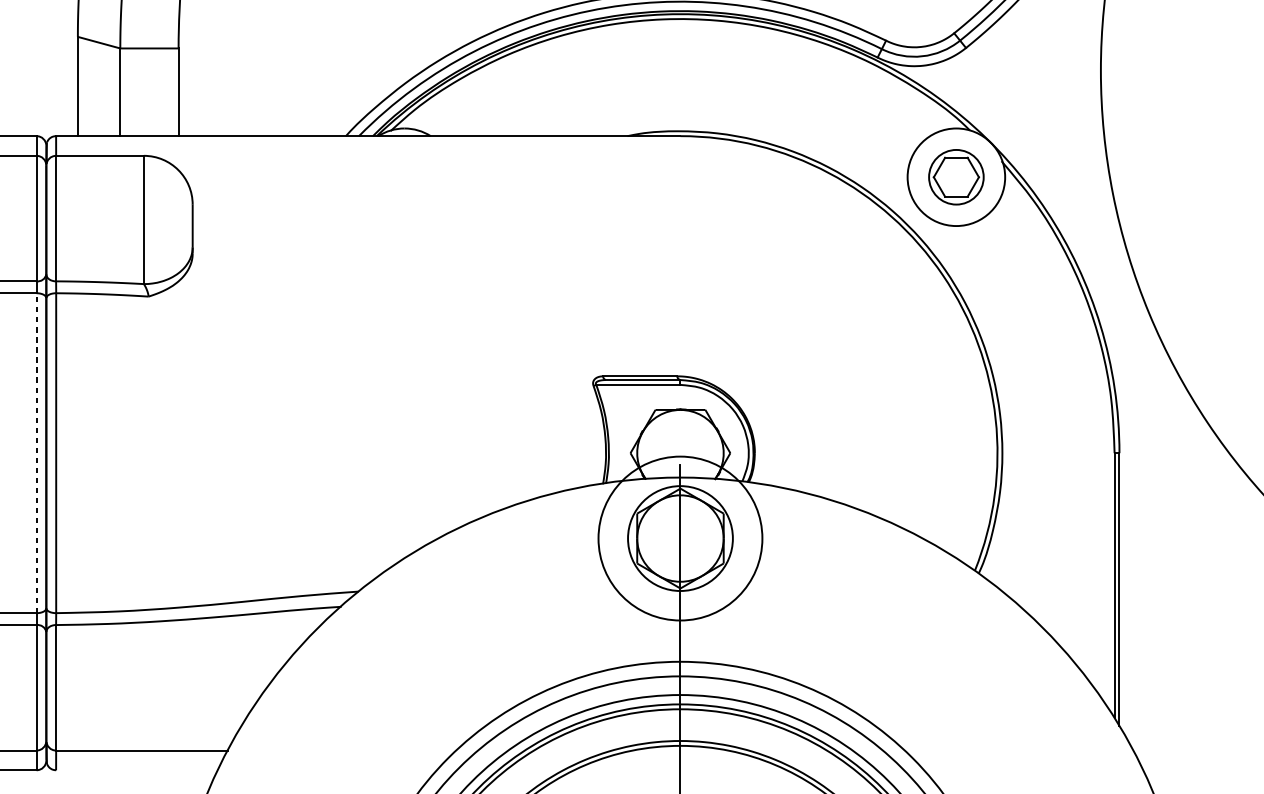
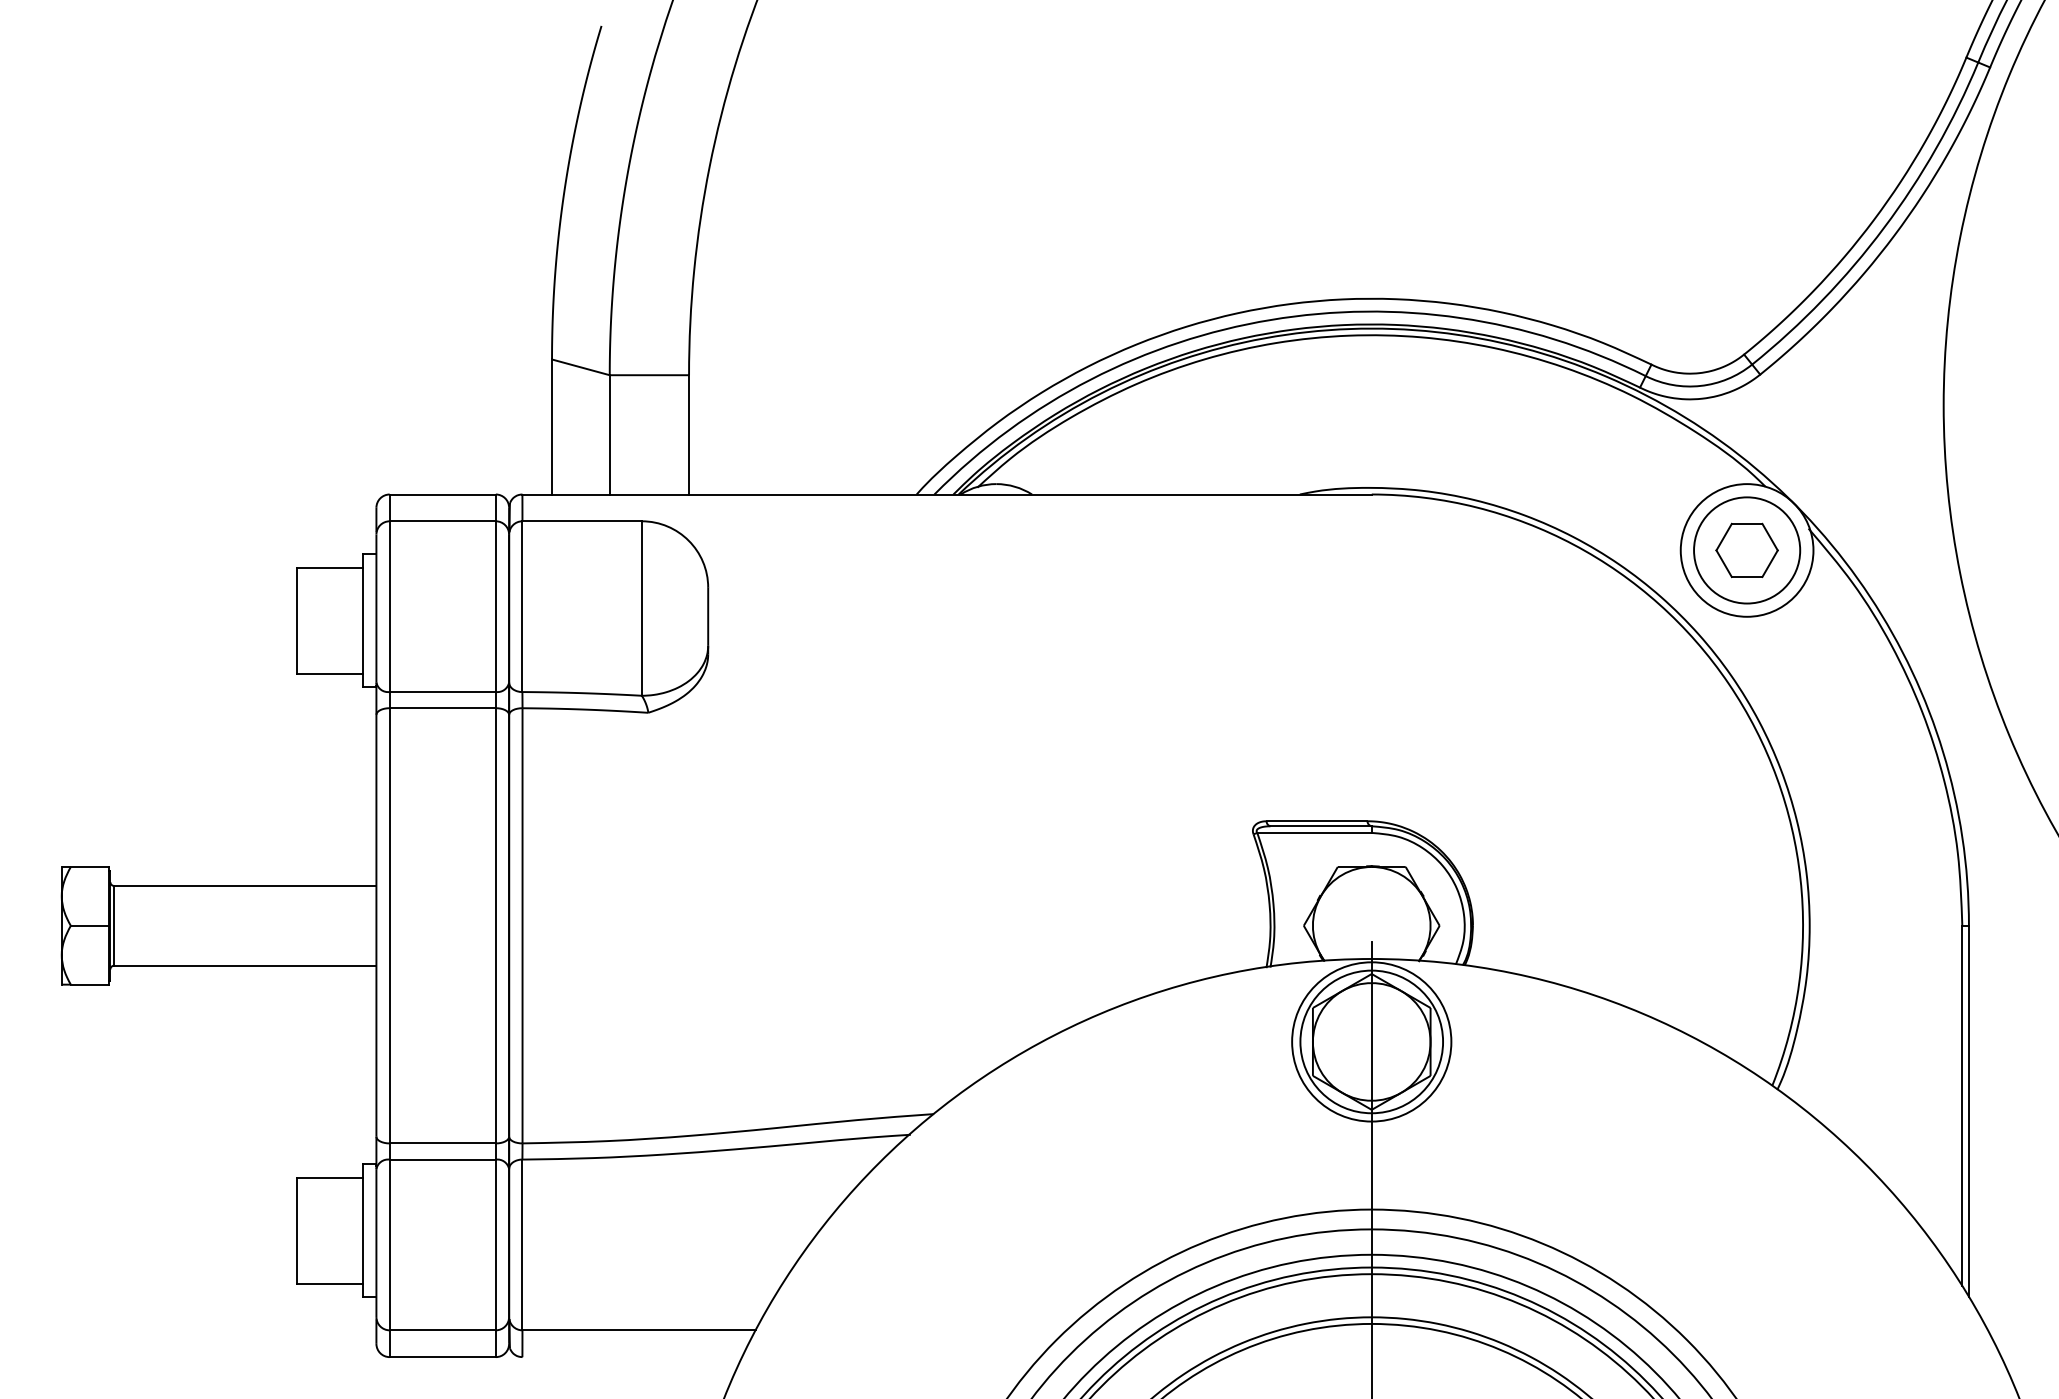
circle: (956, 177) -> (1747, 550), size x1.43
line: (36, 452) -> (495, 925), dashed -> solid
circle: (680, 538) -> (1371, 1041), size x0.71

